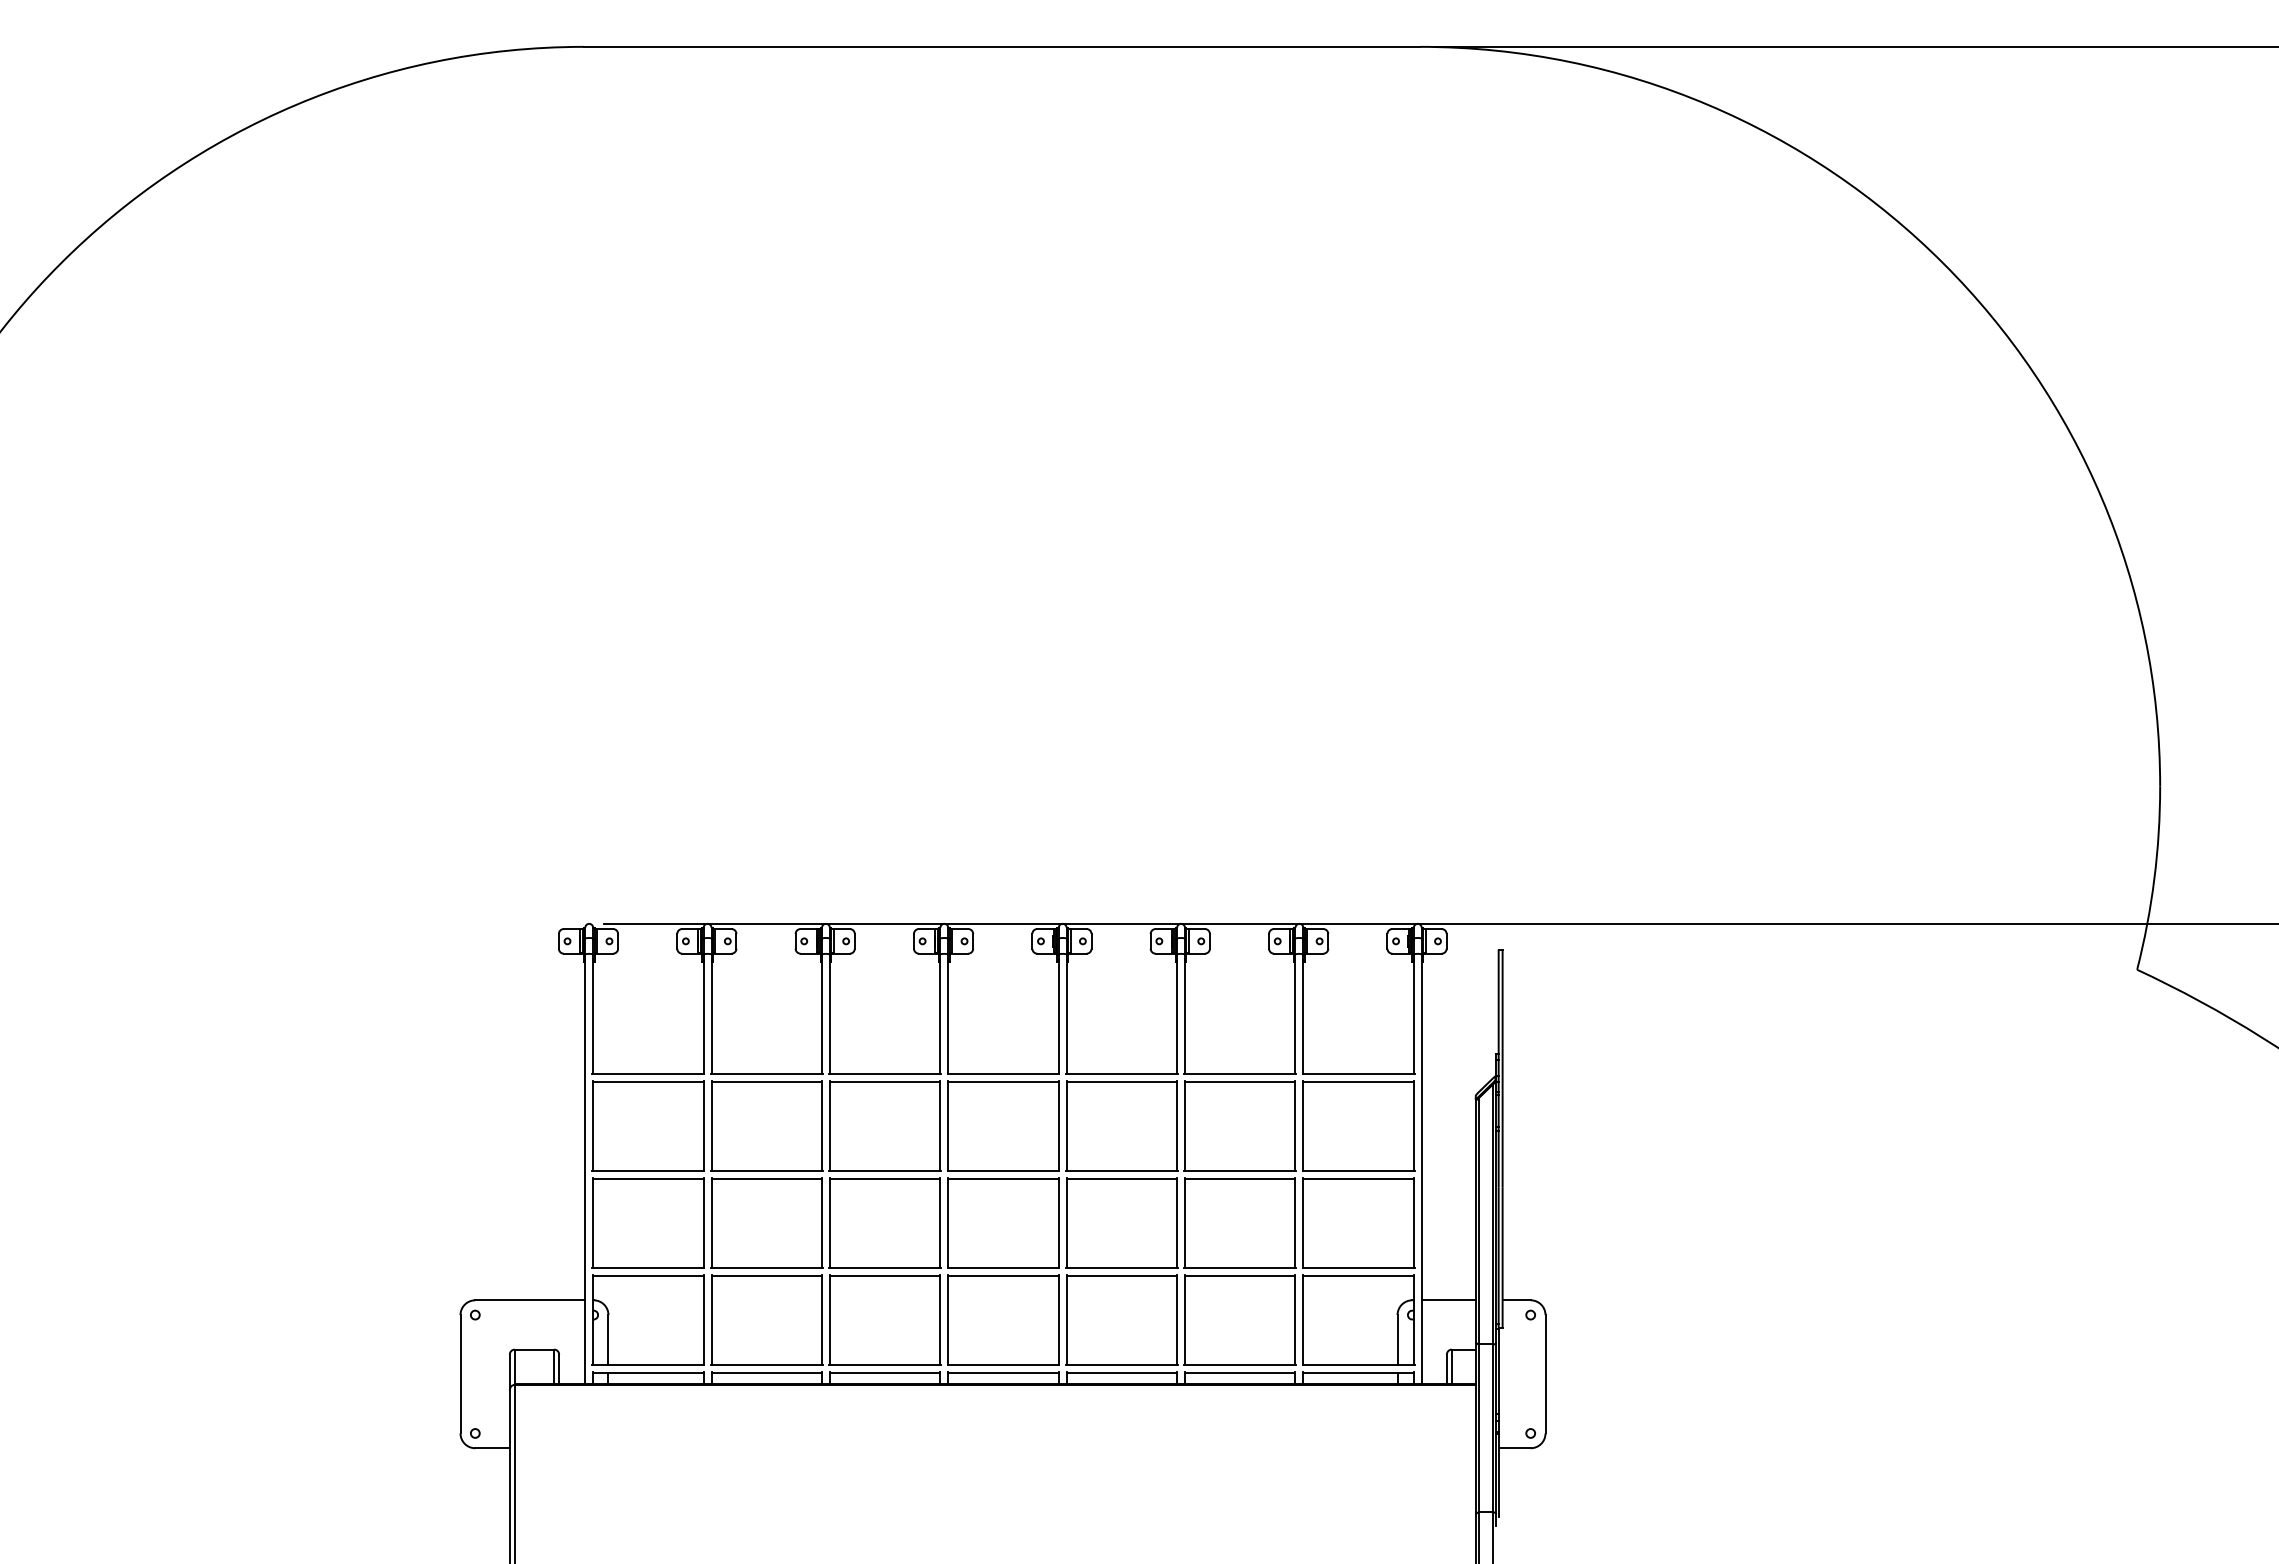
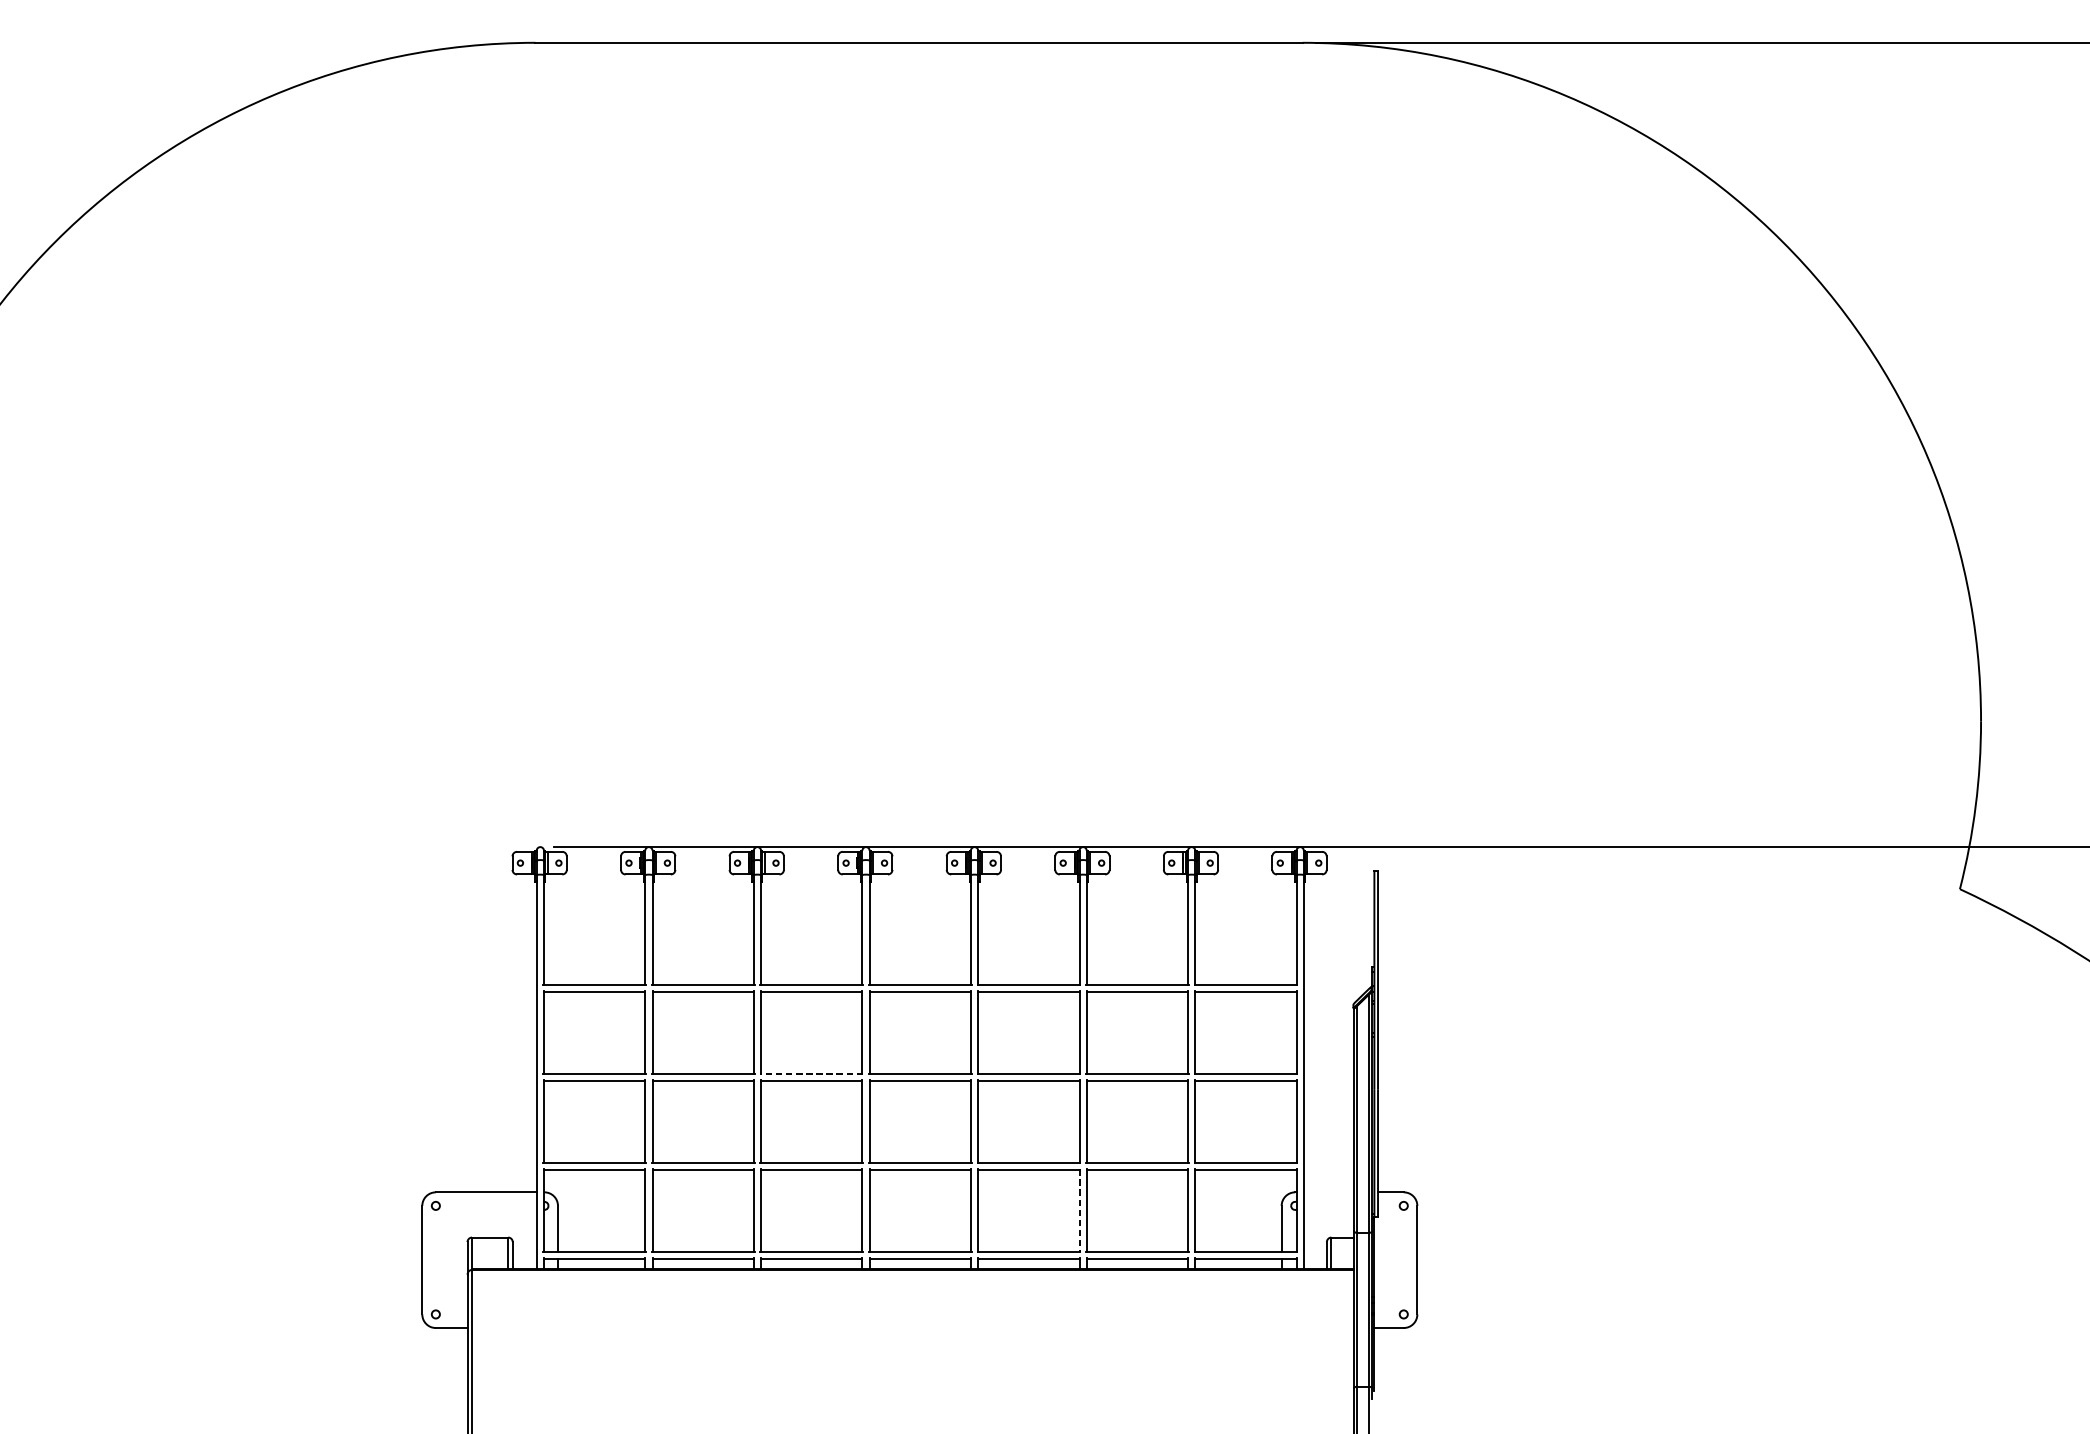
line: (885, 1170) -> (812, 1073), solid -> dashed
line: (1448, 1300) -> (1328, 1192), removed
line: (1177, 1320) -> (1079, 1210), solid -> dashed

